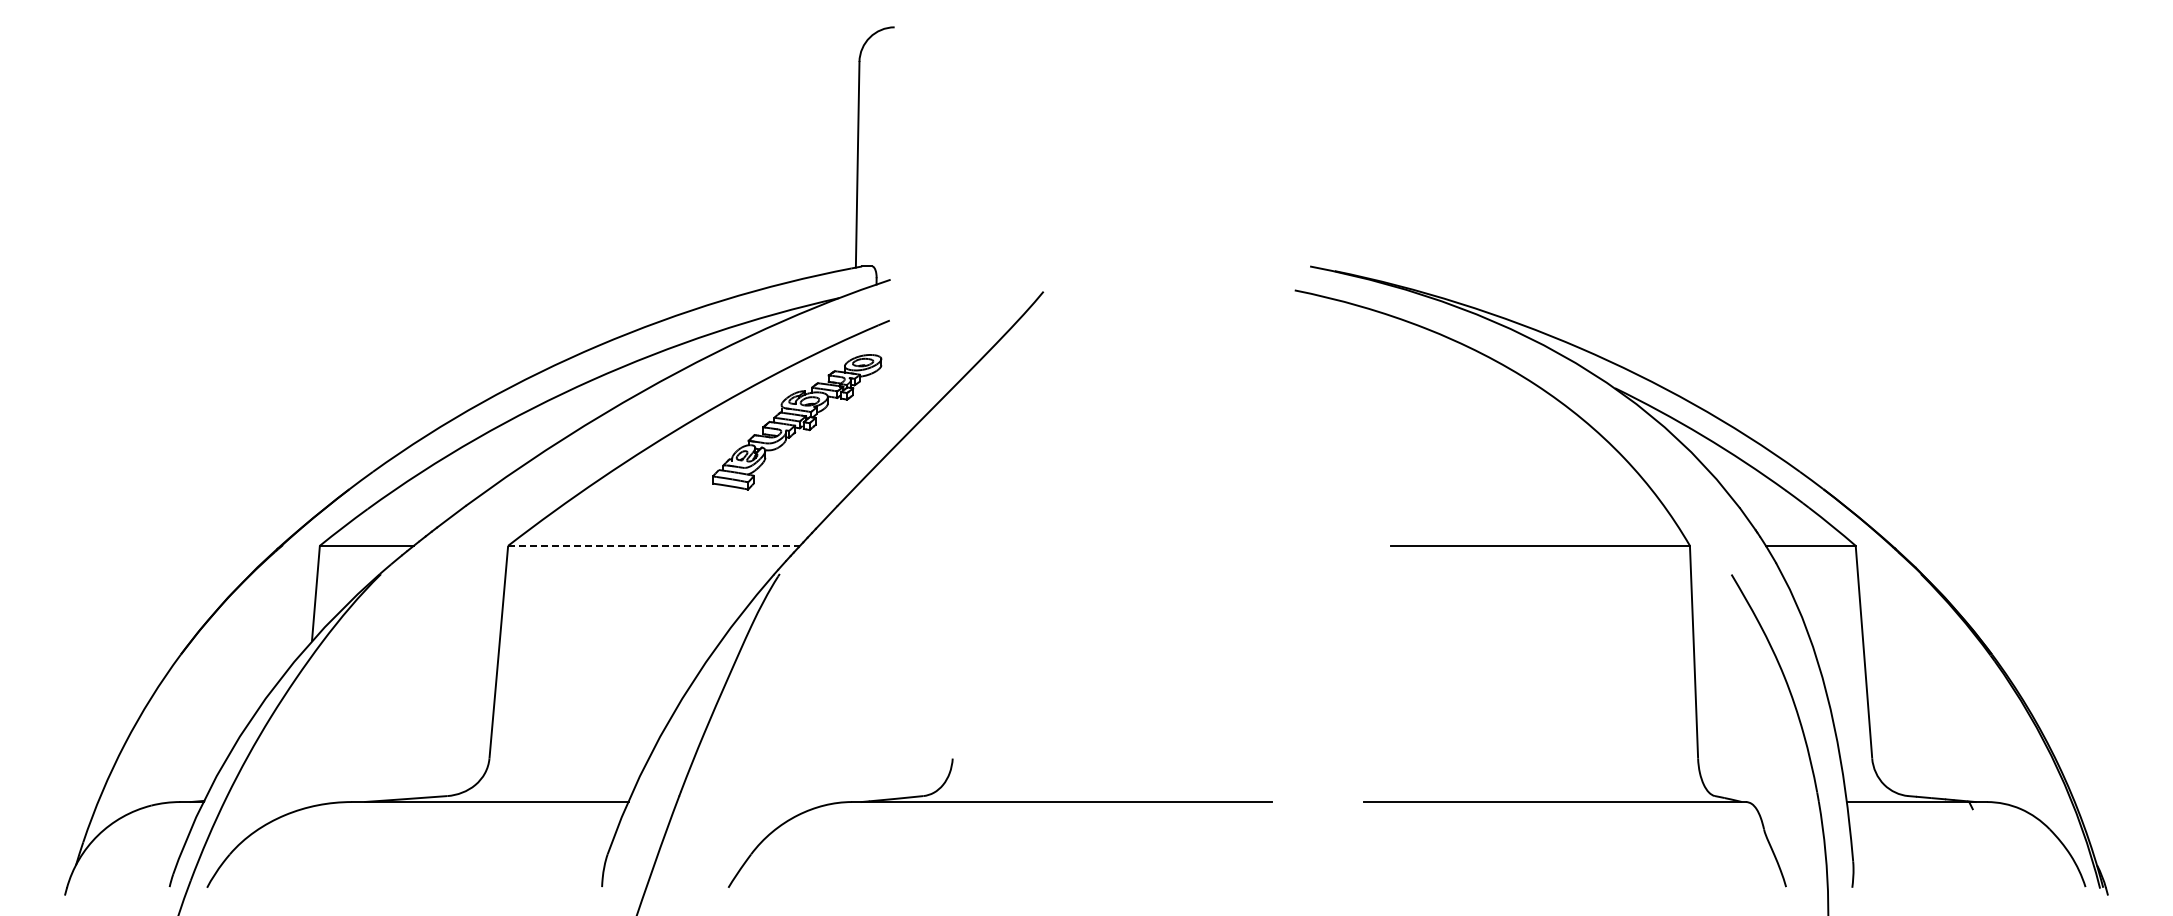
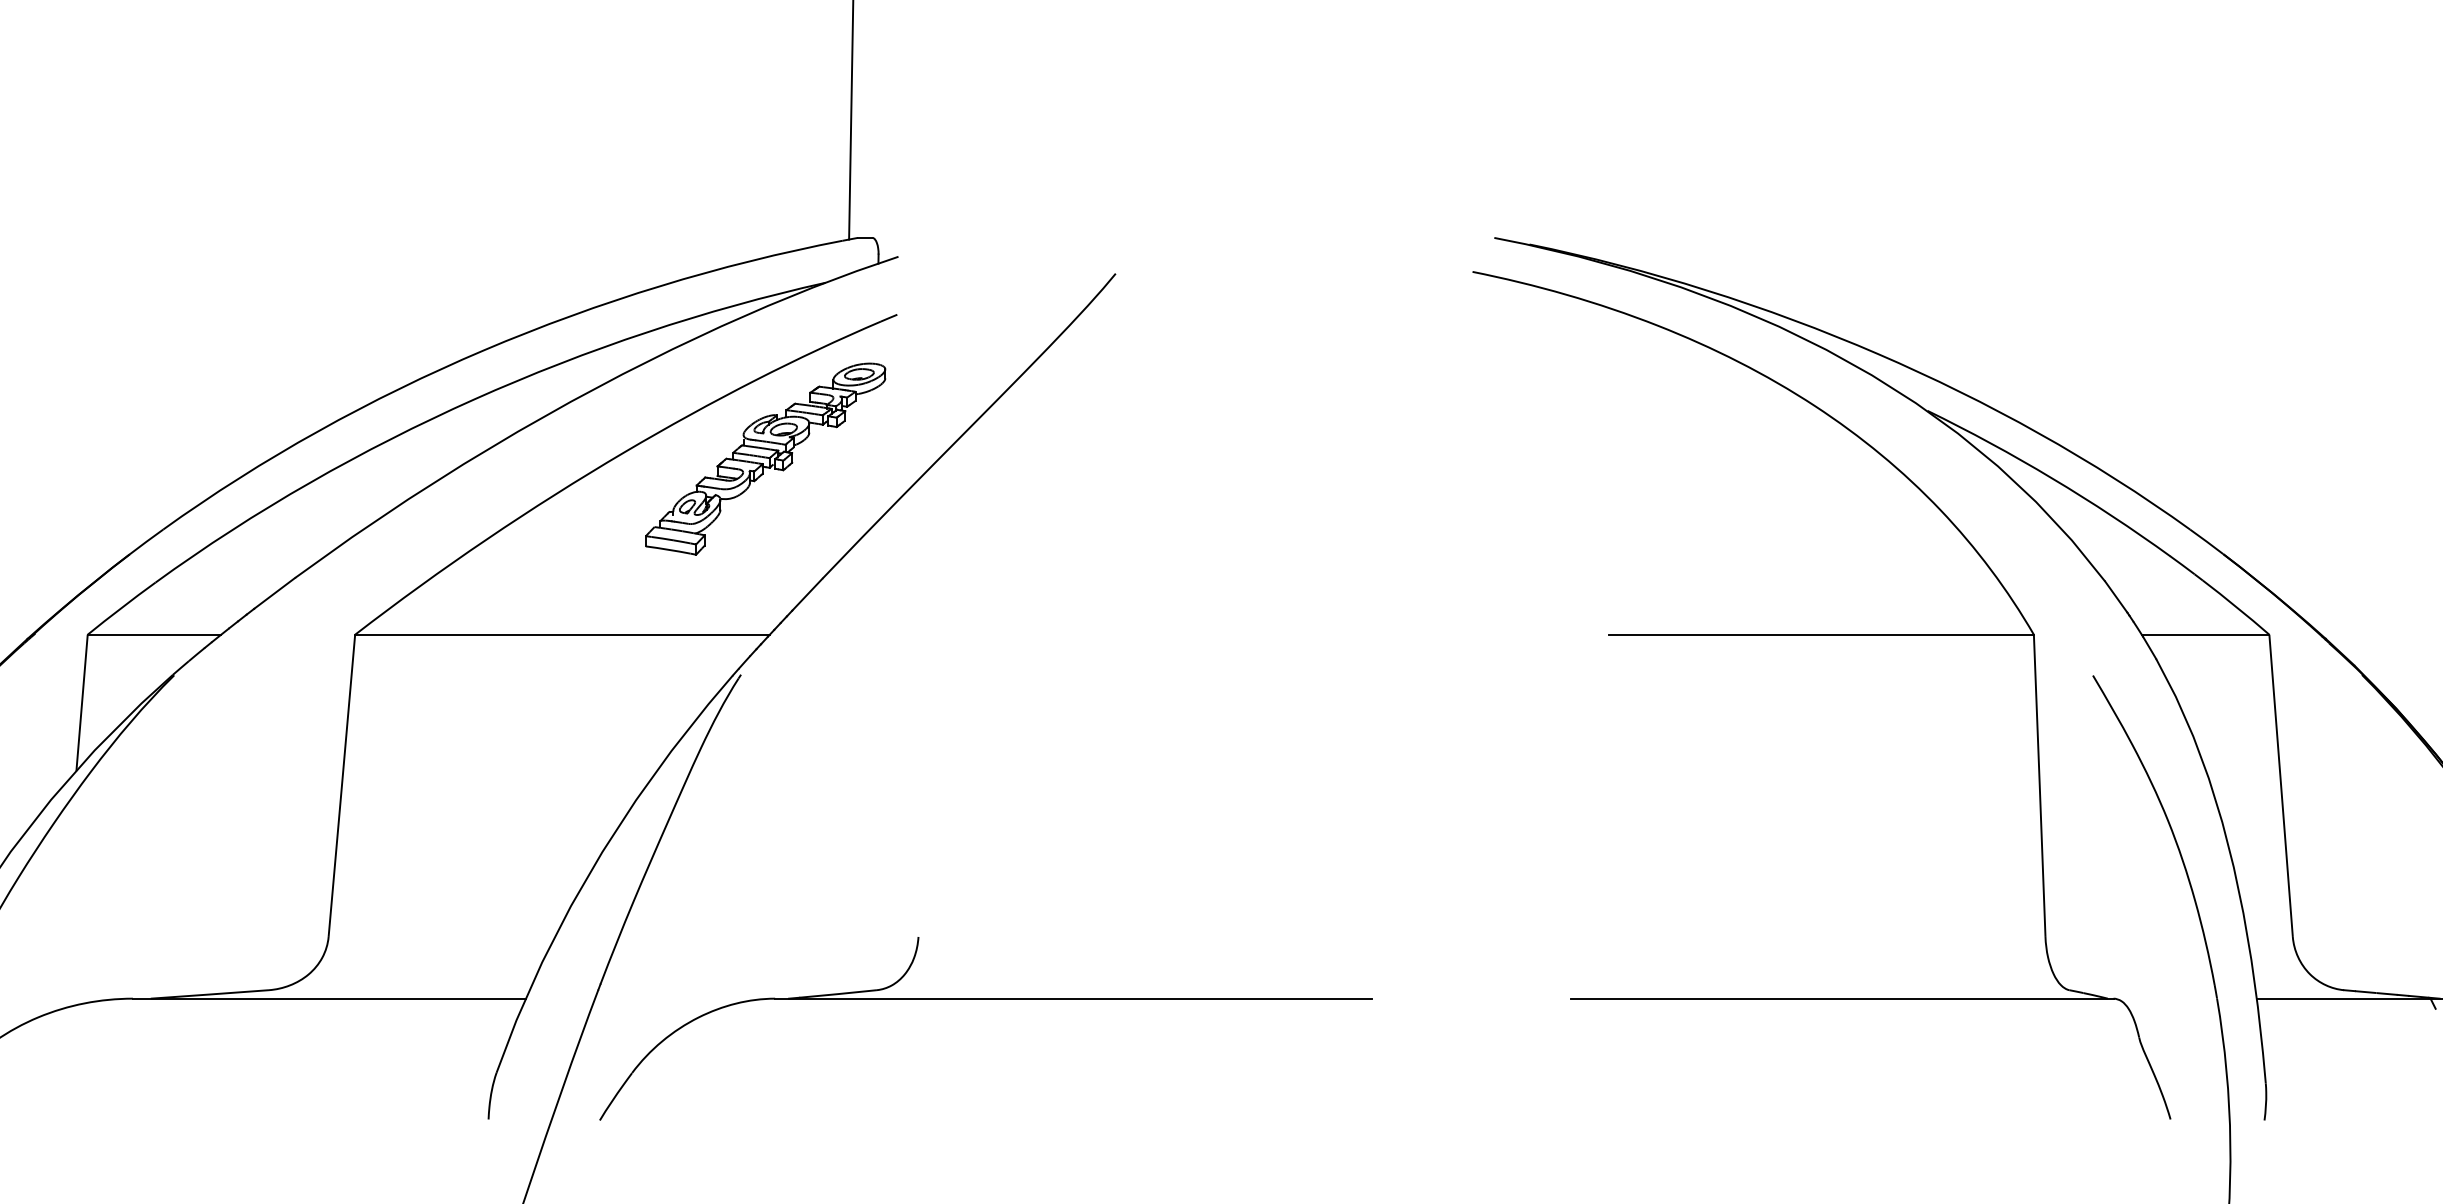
line: (654, 545) -> (563, 634), dashed -> solid
part: (999, 802) -> (984, 999), moved

